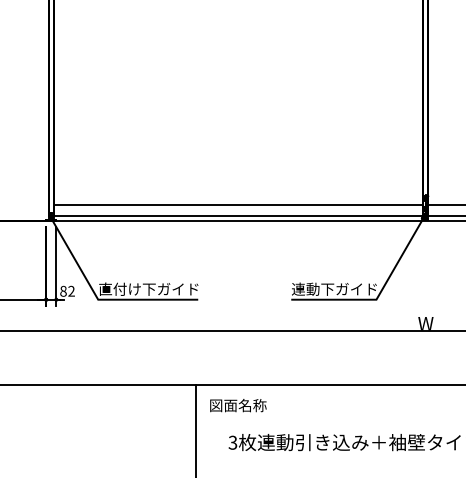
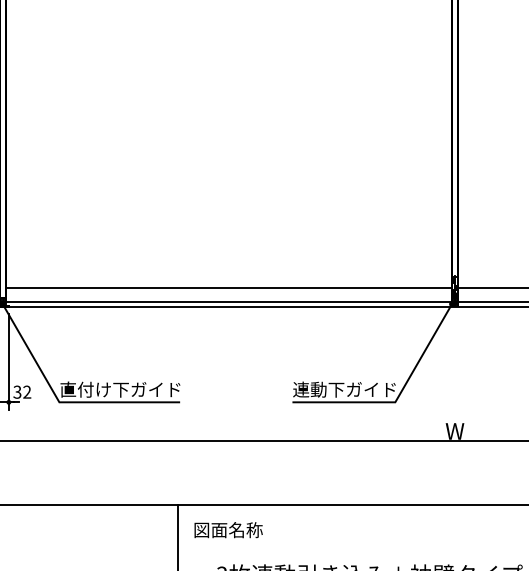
text: (63, 291) -> (17, 392), 82 -> 32

